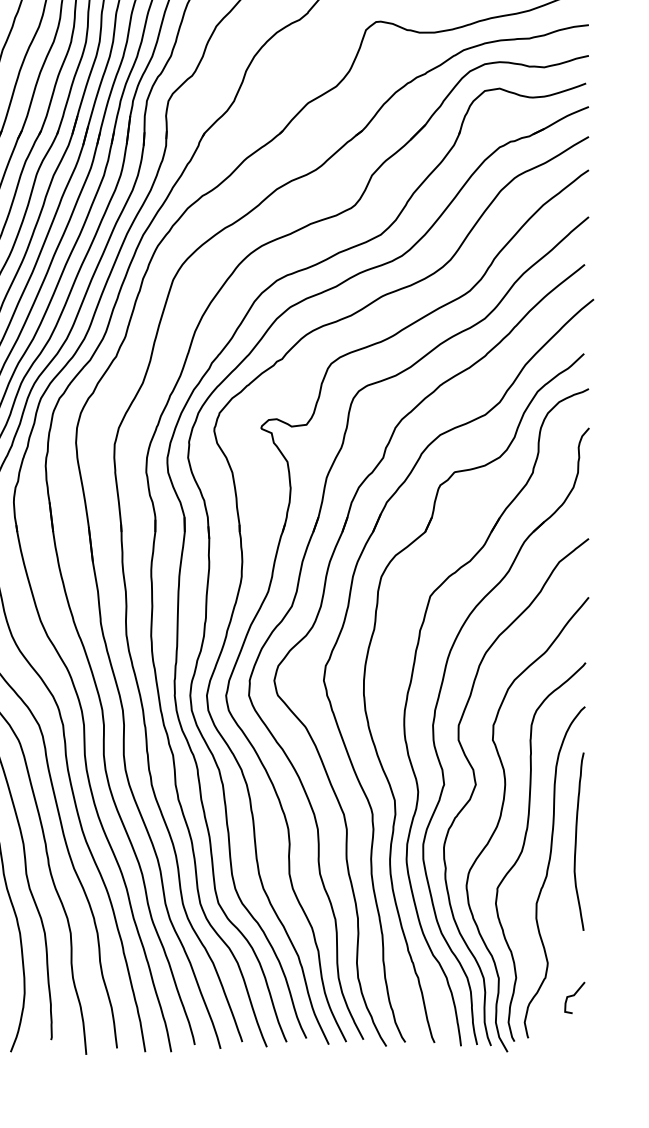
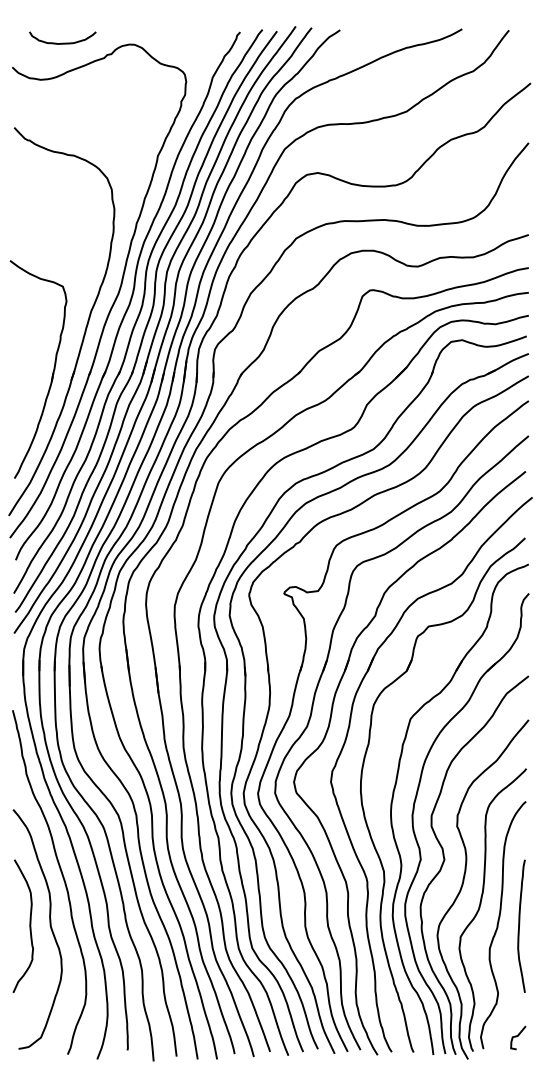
curve: (576, 840) -> (519, 925), moved
curve: (575, 995) -> (518, 1036), moved

